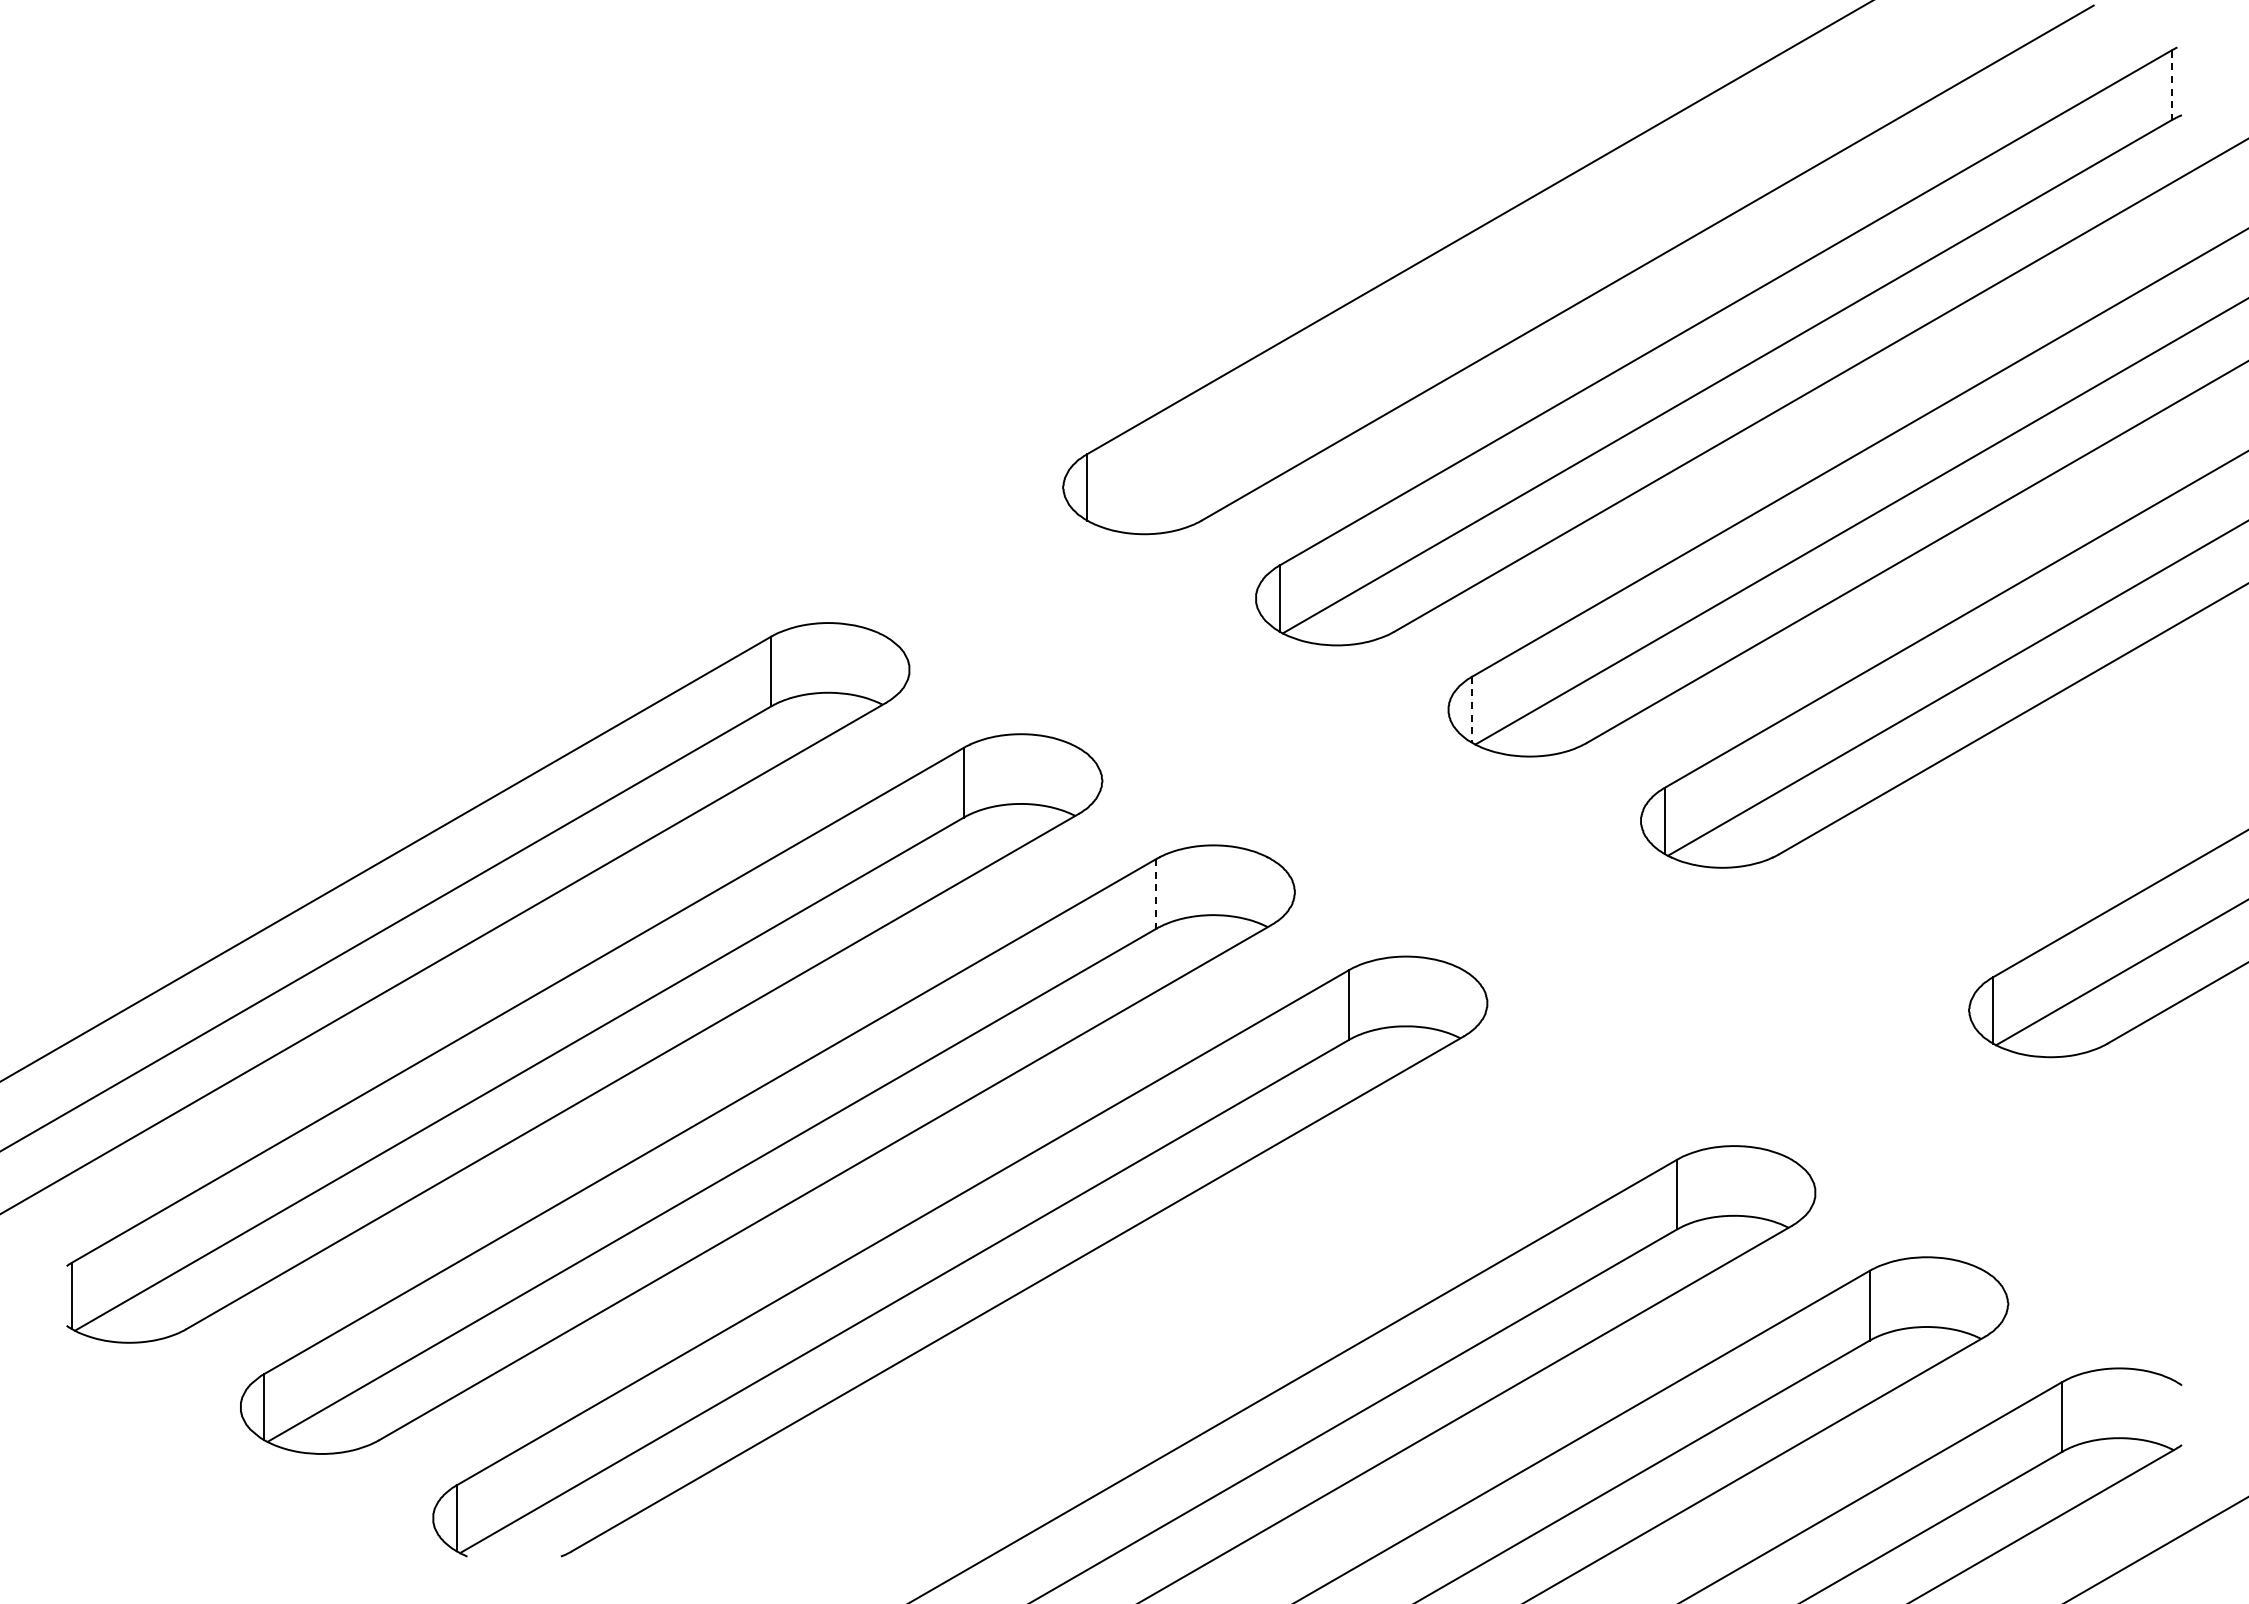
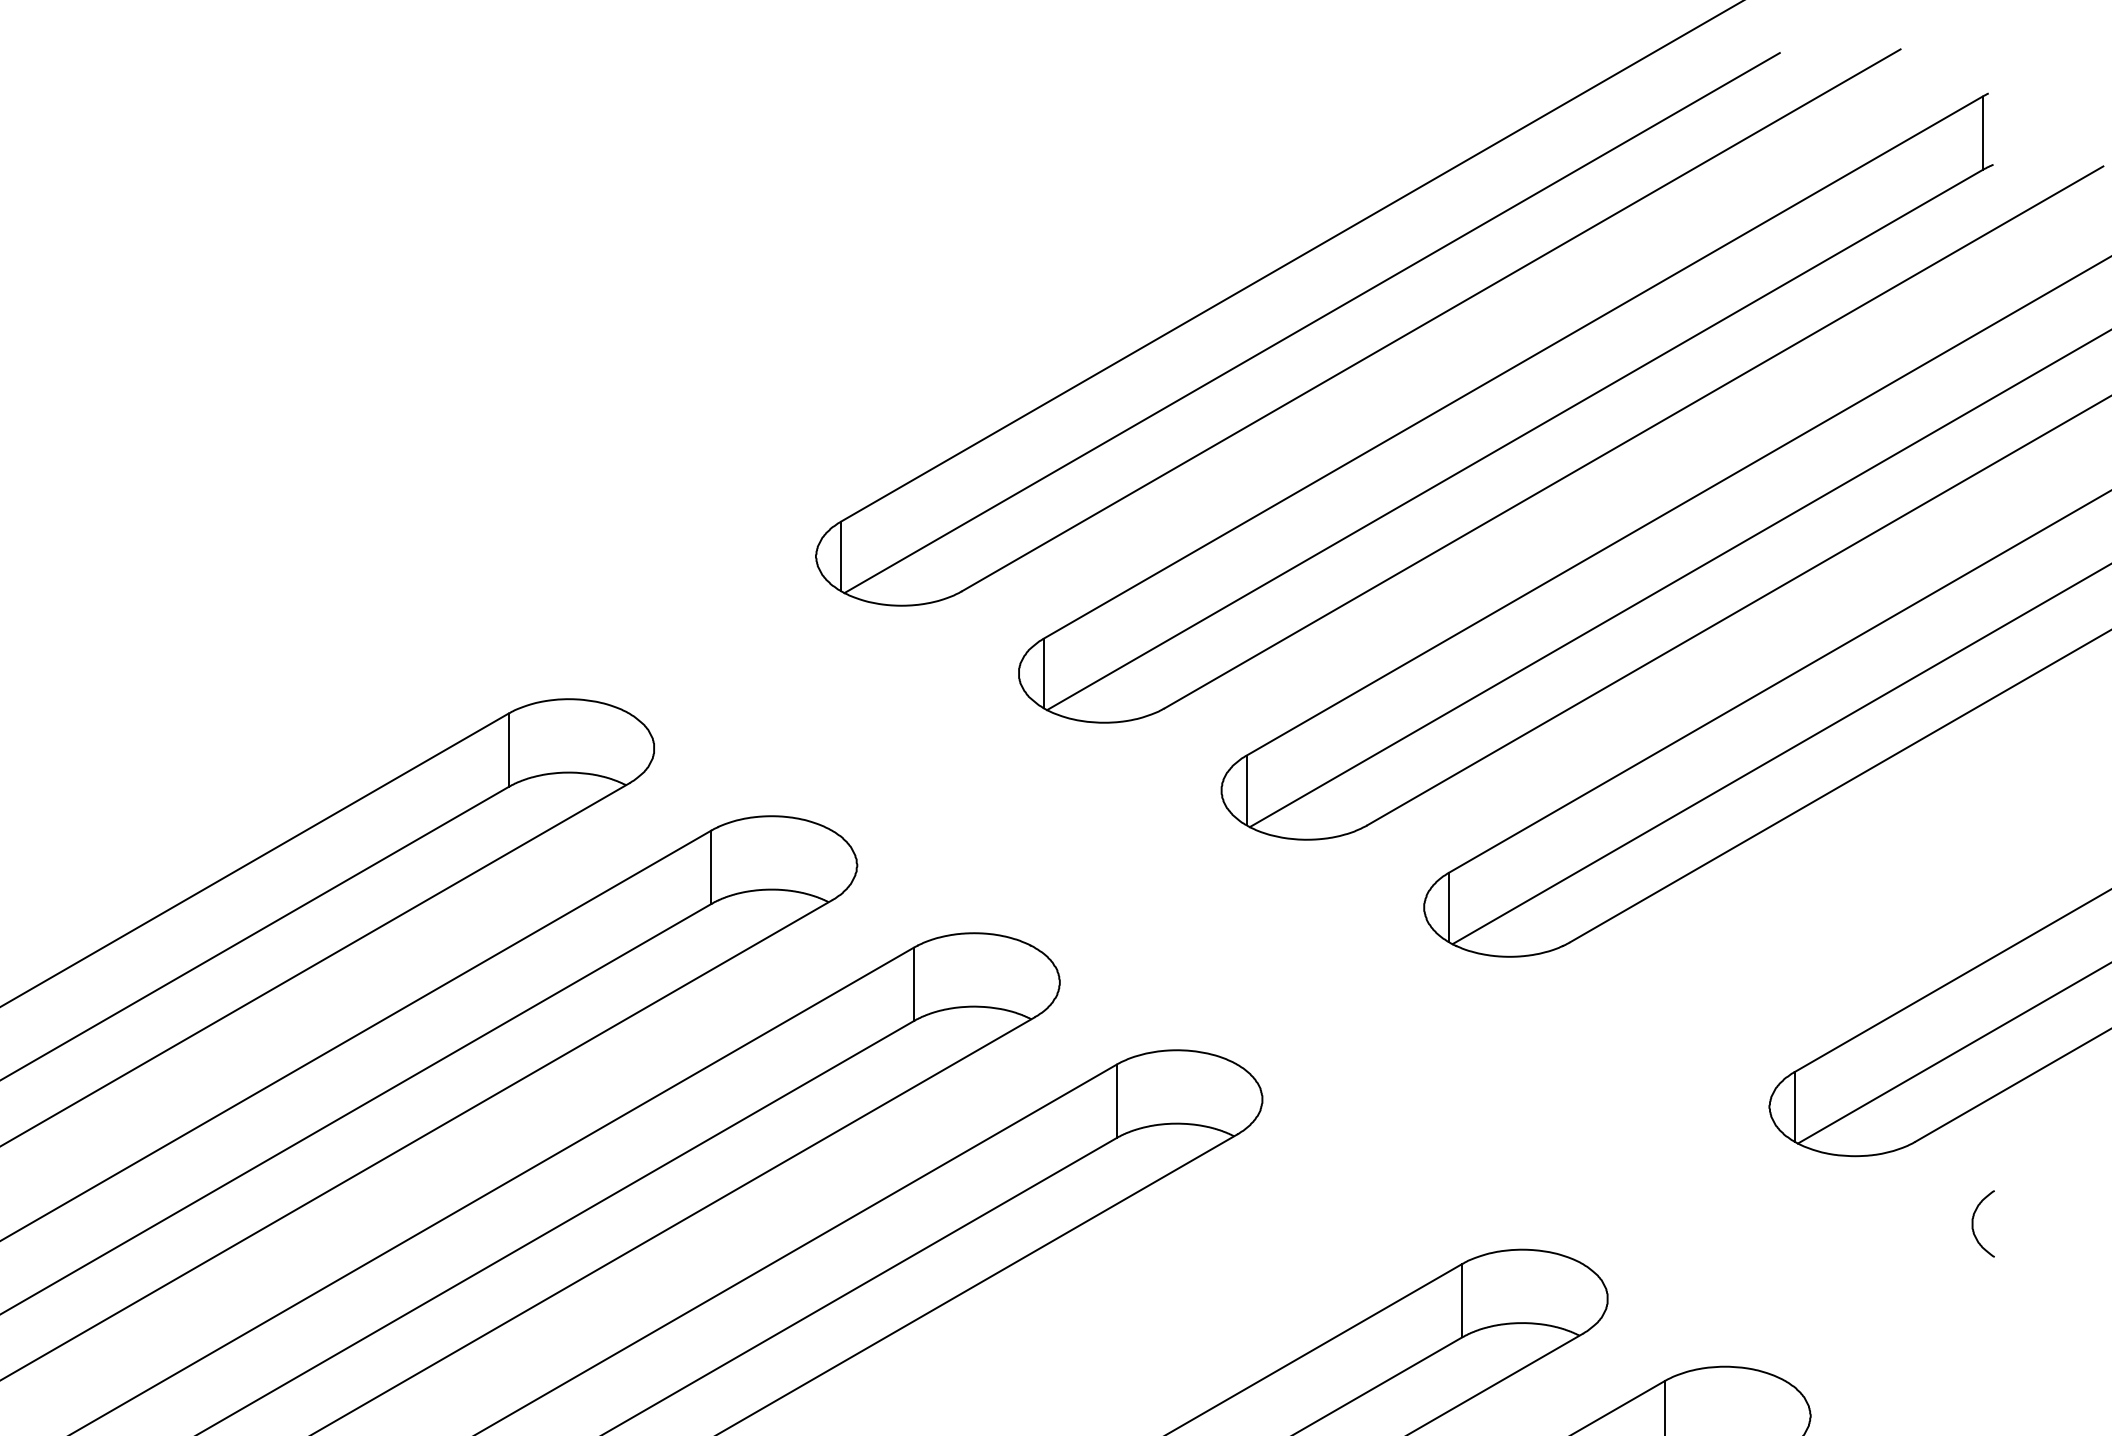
line: (2171, 85) -> (1982, 133), dashed -> solid
line: (1534, 265) -> (1312, 322), added
line: (1472, 710) -> (1246, 791), dashed -> solid
line: (1156, 893) -> (914, 983), dashed -> solid
curve: (2162, 1121) -> (1973, 1223), added

